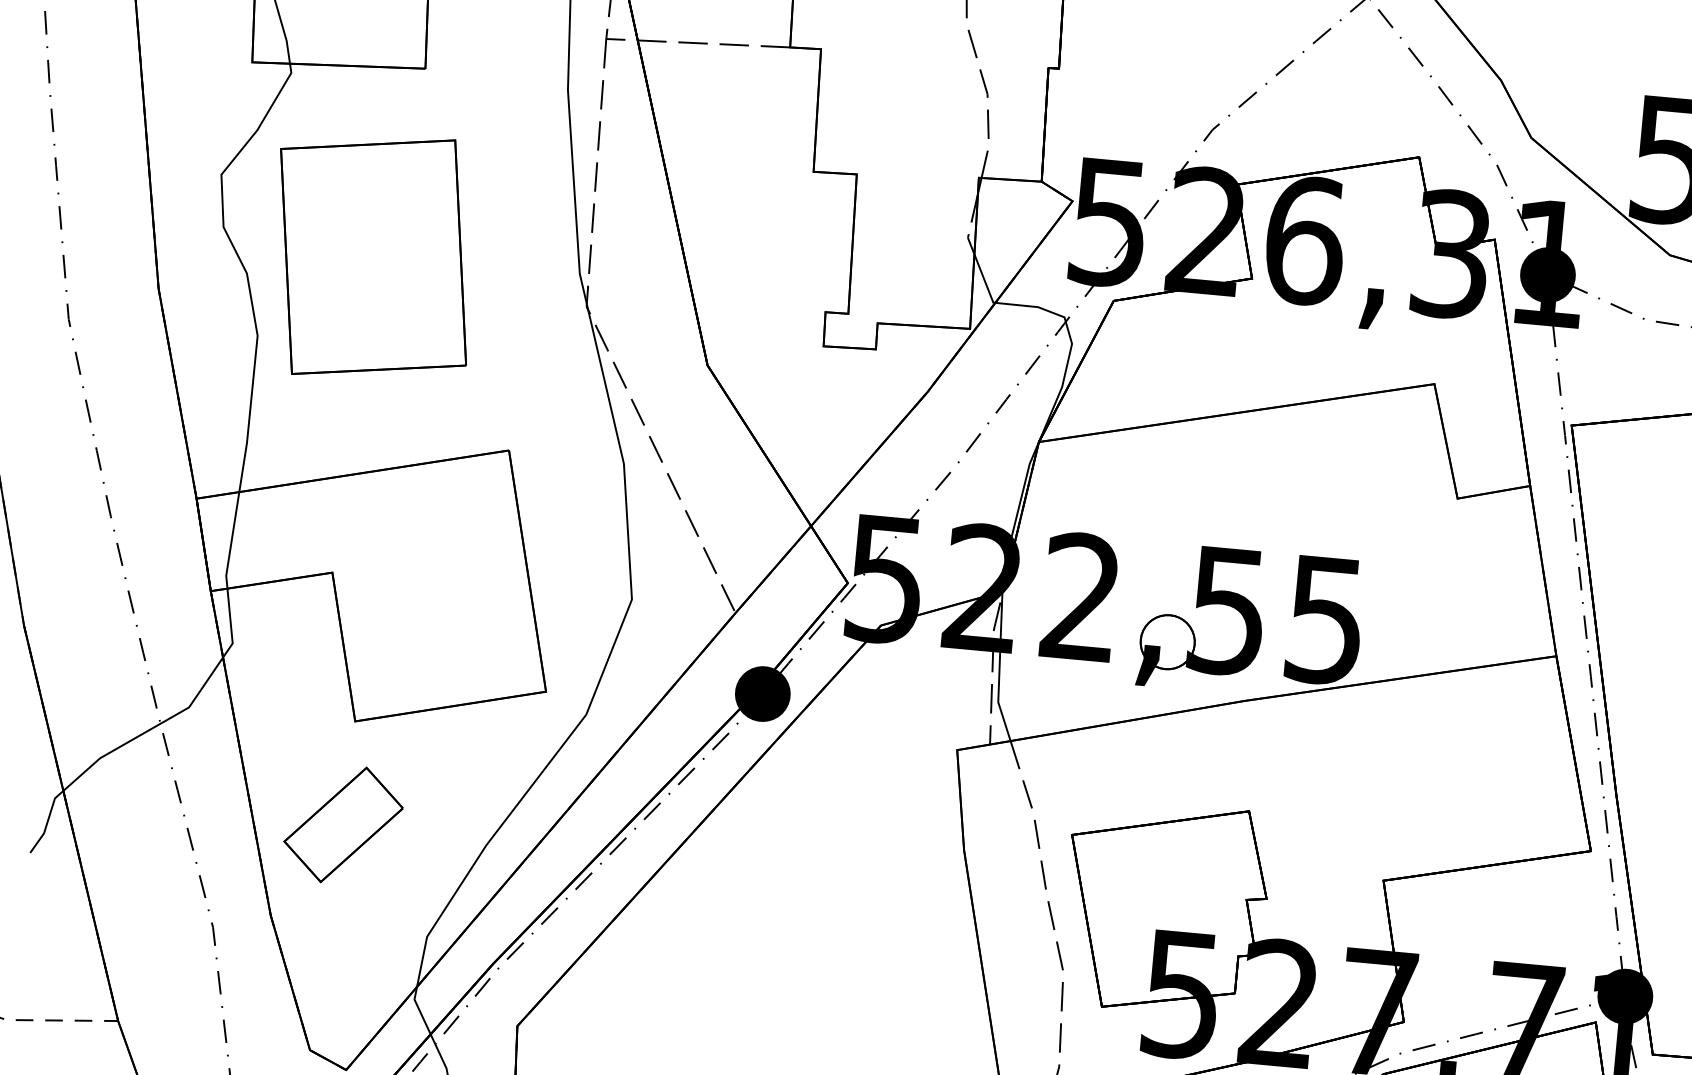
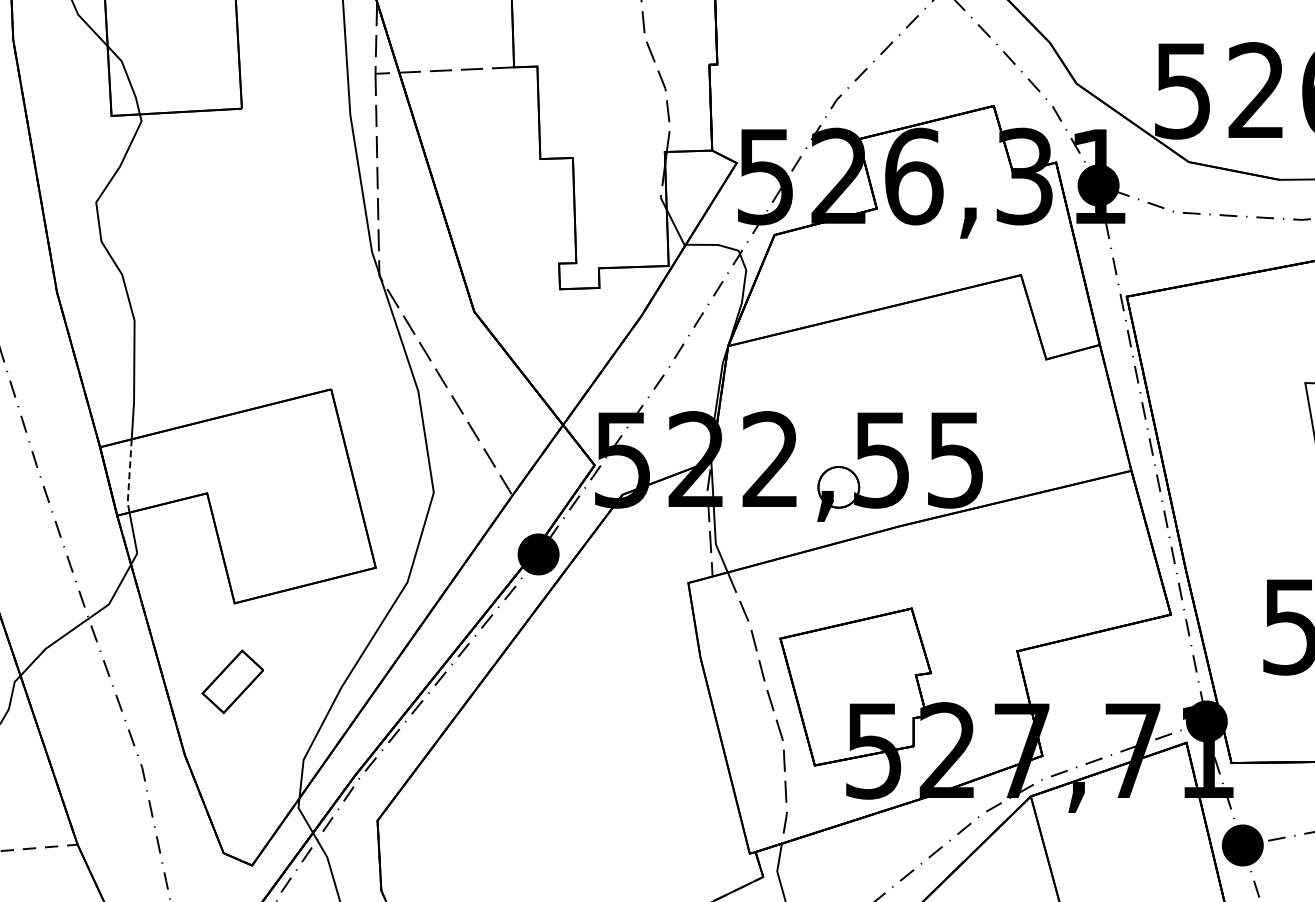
part: (372, 256) -> (215, 253), removed
line: (231, 542) -> (129, 477), solid -> dashed
part: (342, 824) -> (232, 681), size x0.7

